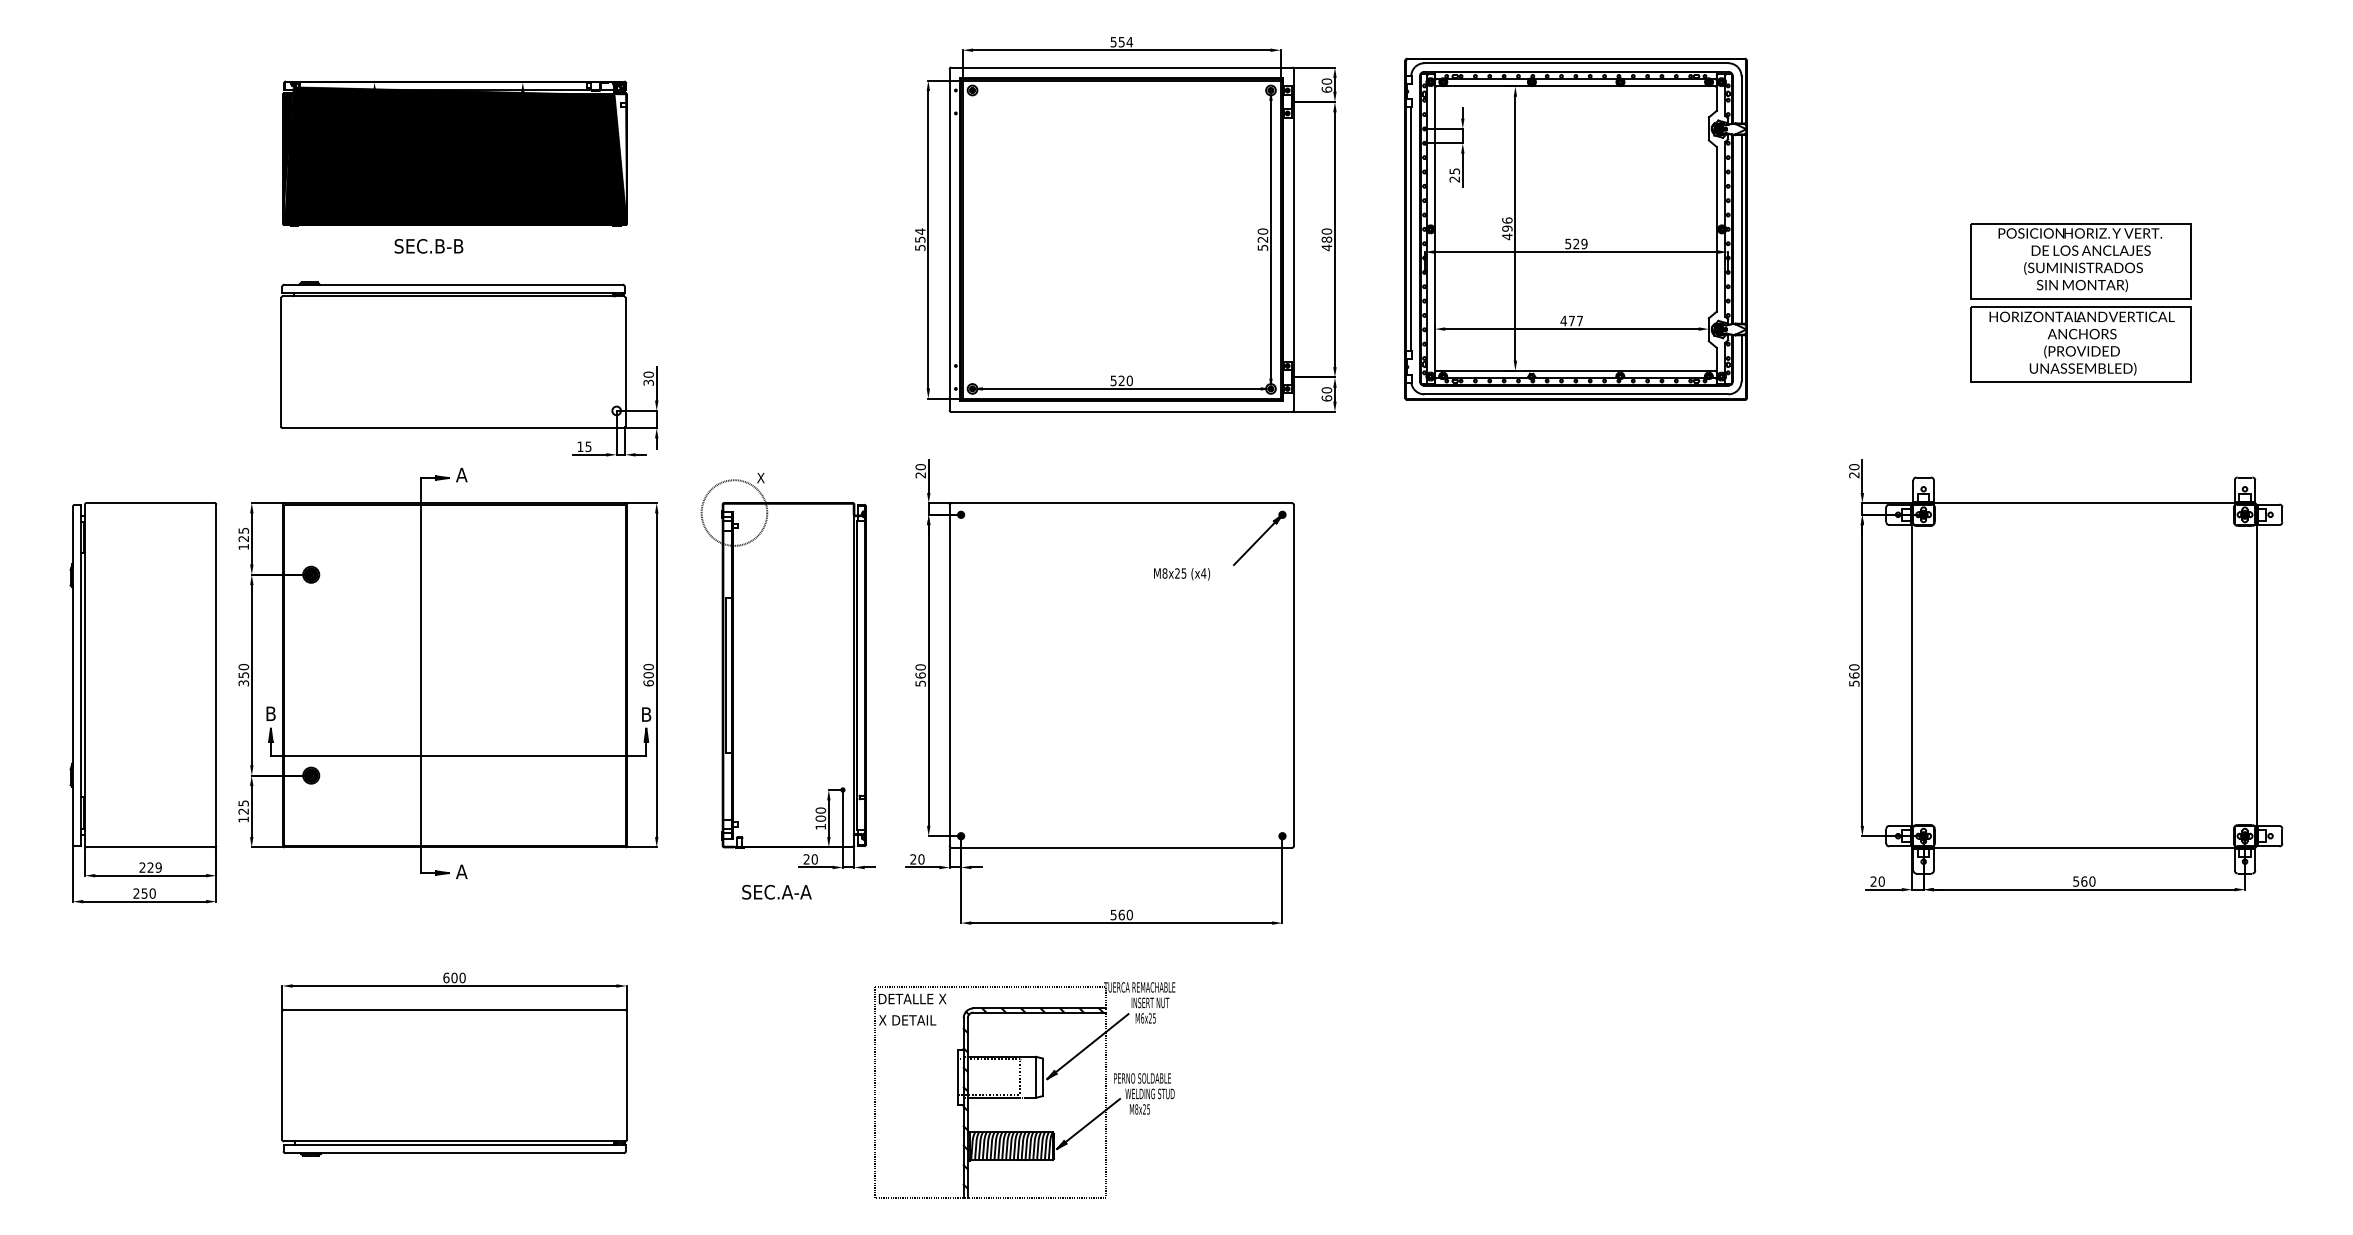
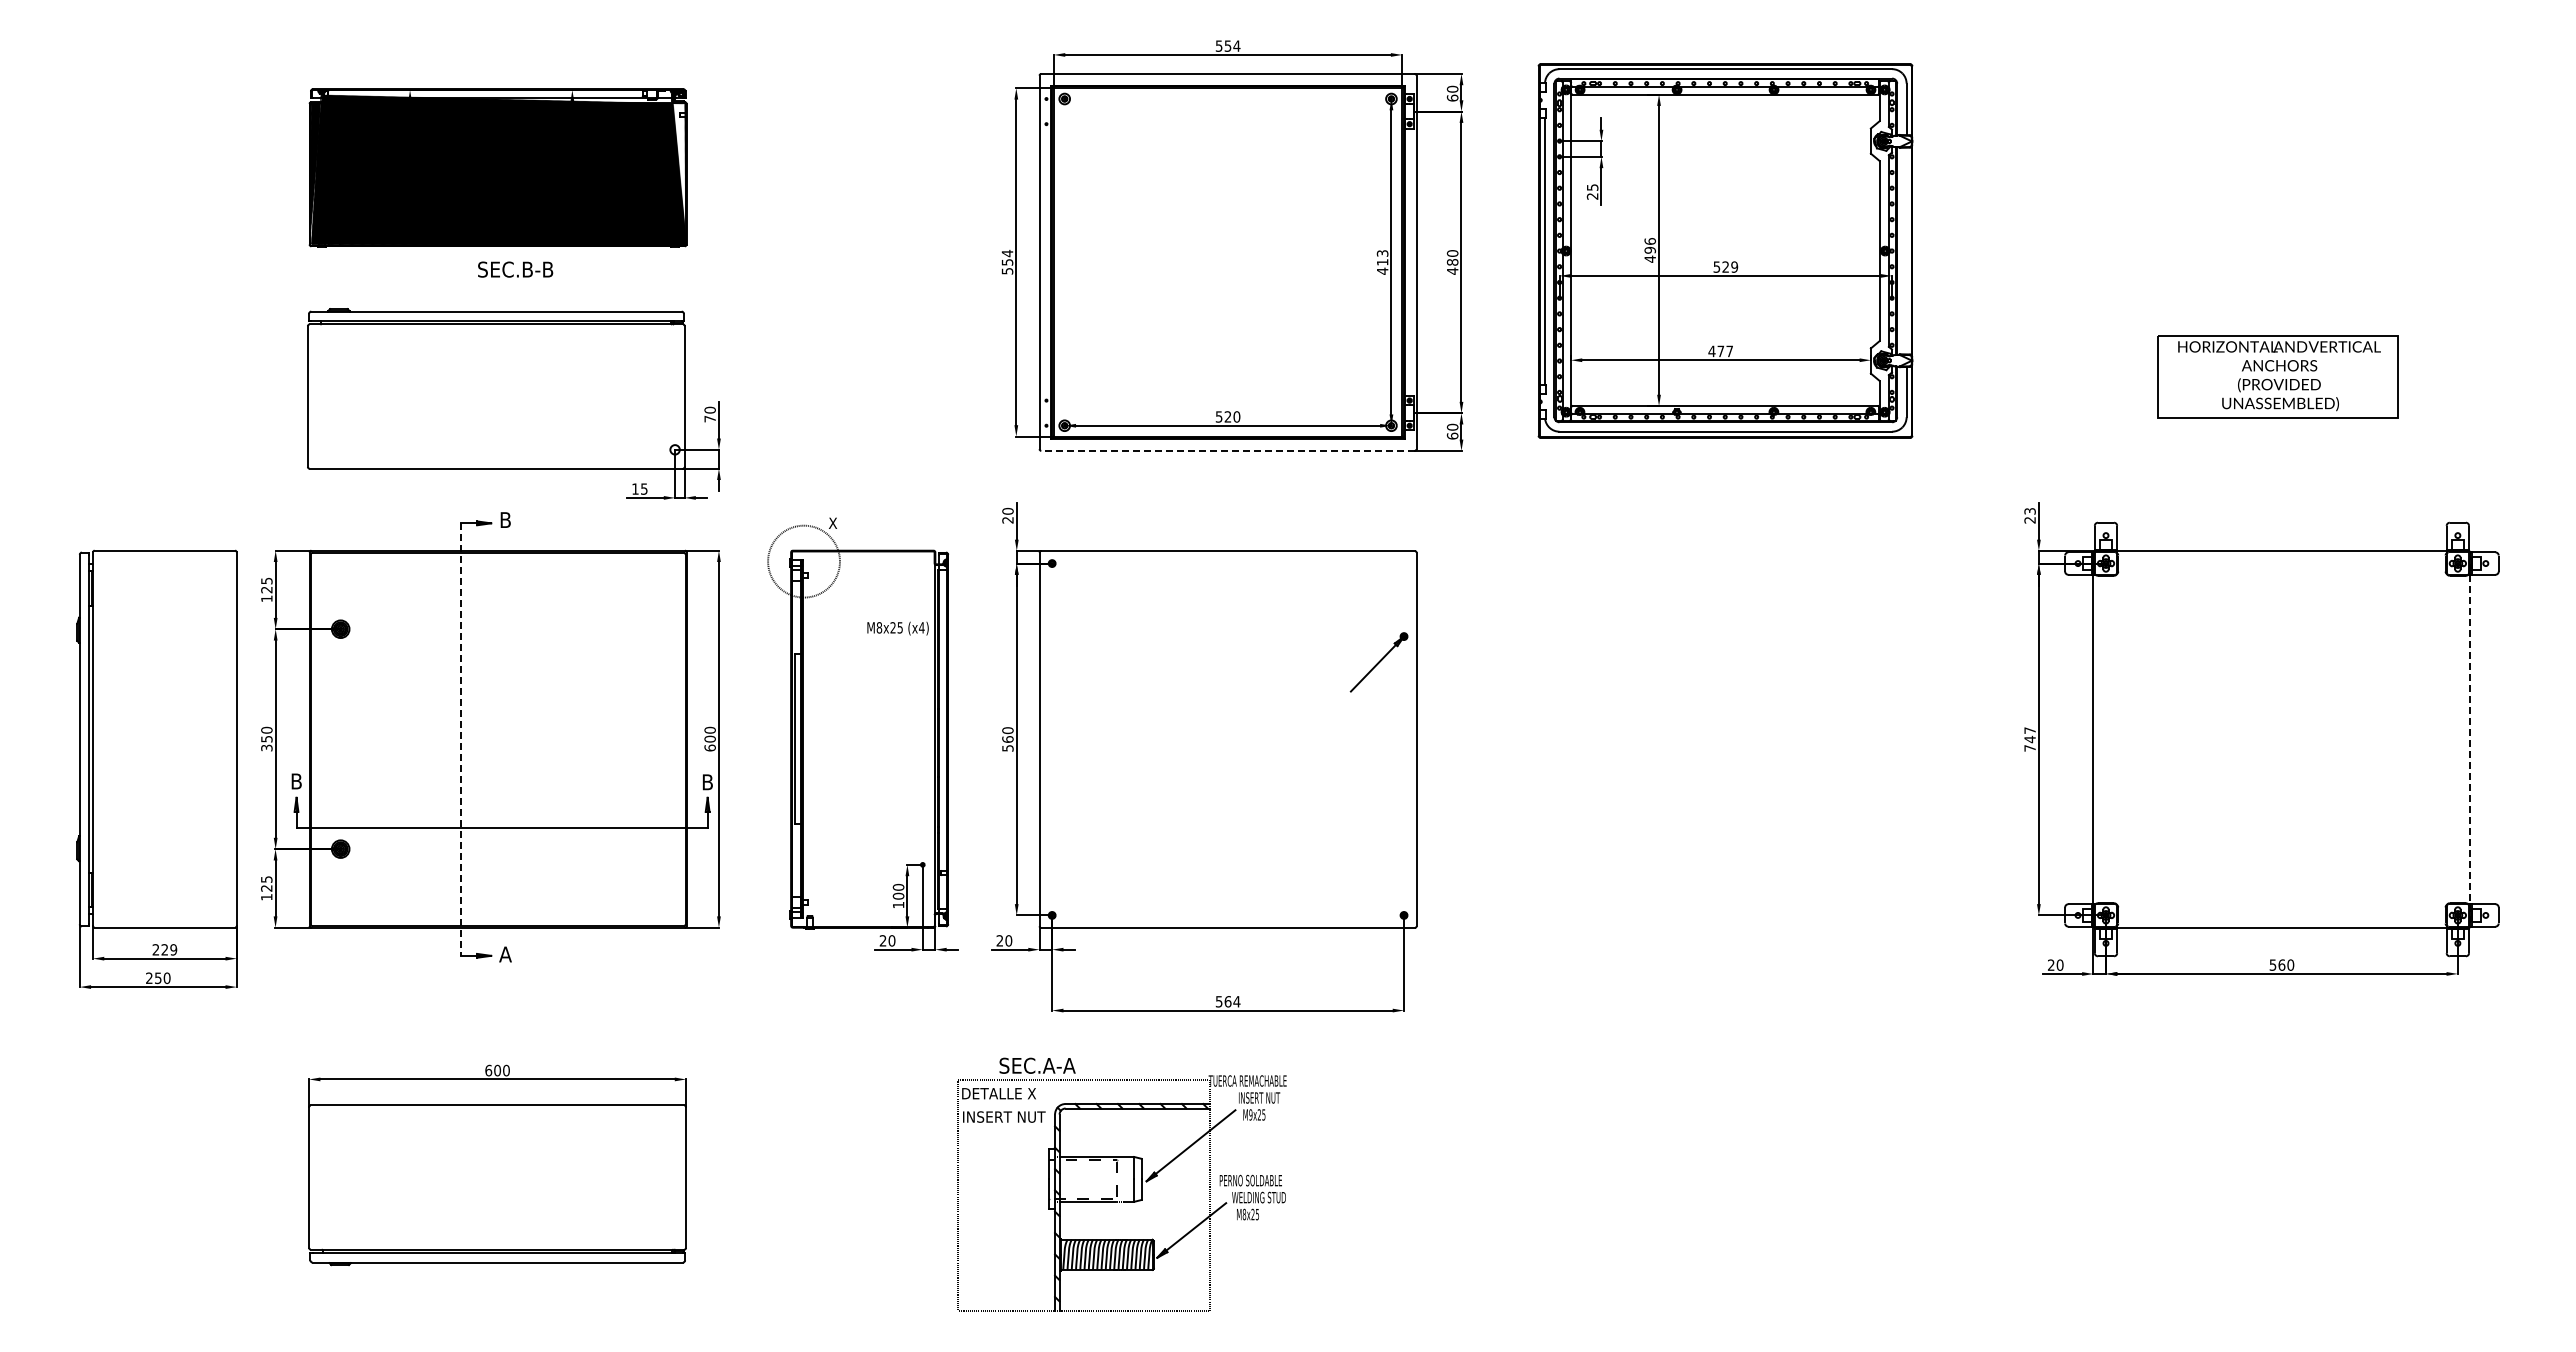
line: (1741, 228) -> (1906, 250), removed
text: (1262, 239) -> (1382, 262), 520 -> 413
text: (428, 246) -> (515, 269), moved
part: (2080, 260) -> (2277, 285), removed
text: (648, 382) -> (709, 418), 30 -> 70
line: (1122, 411) -> (1228, 450), solid -> dashed
text: (1853, 466) -> (2029, 510), 20 -> 23
text: (461, 474) -> (505, 519), A -> B
part: (1259, 538) -> (1378, 662), moved
text: (1181, 574) -> (897, 628), moved
text: (1853, 675) -> (2029, 739), 560 -> 747
line: (2256, 675) -> (2470, 739), solid -> dashed
line: (421, 676) -> (461, 740), solid -> dashed
text: (776, 891) -> (1037, 1065), moved
text: (1129, 914) -> (1236, 1001), 560 -> 564
text: (1142, 1018) -> (1250, 1114), M6x25 -> M9x25
text: (916, 1019) -> (1003, 1116), X DETAIL -> INSERT NUT

